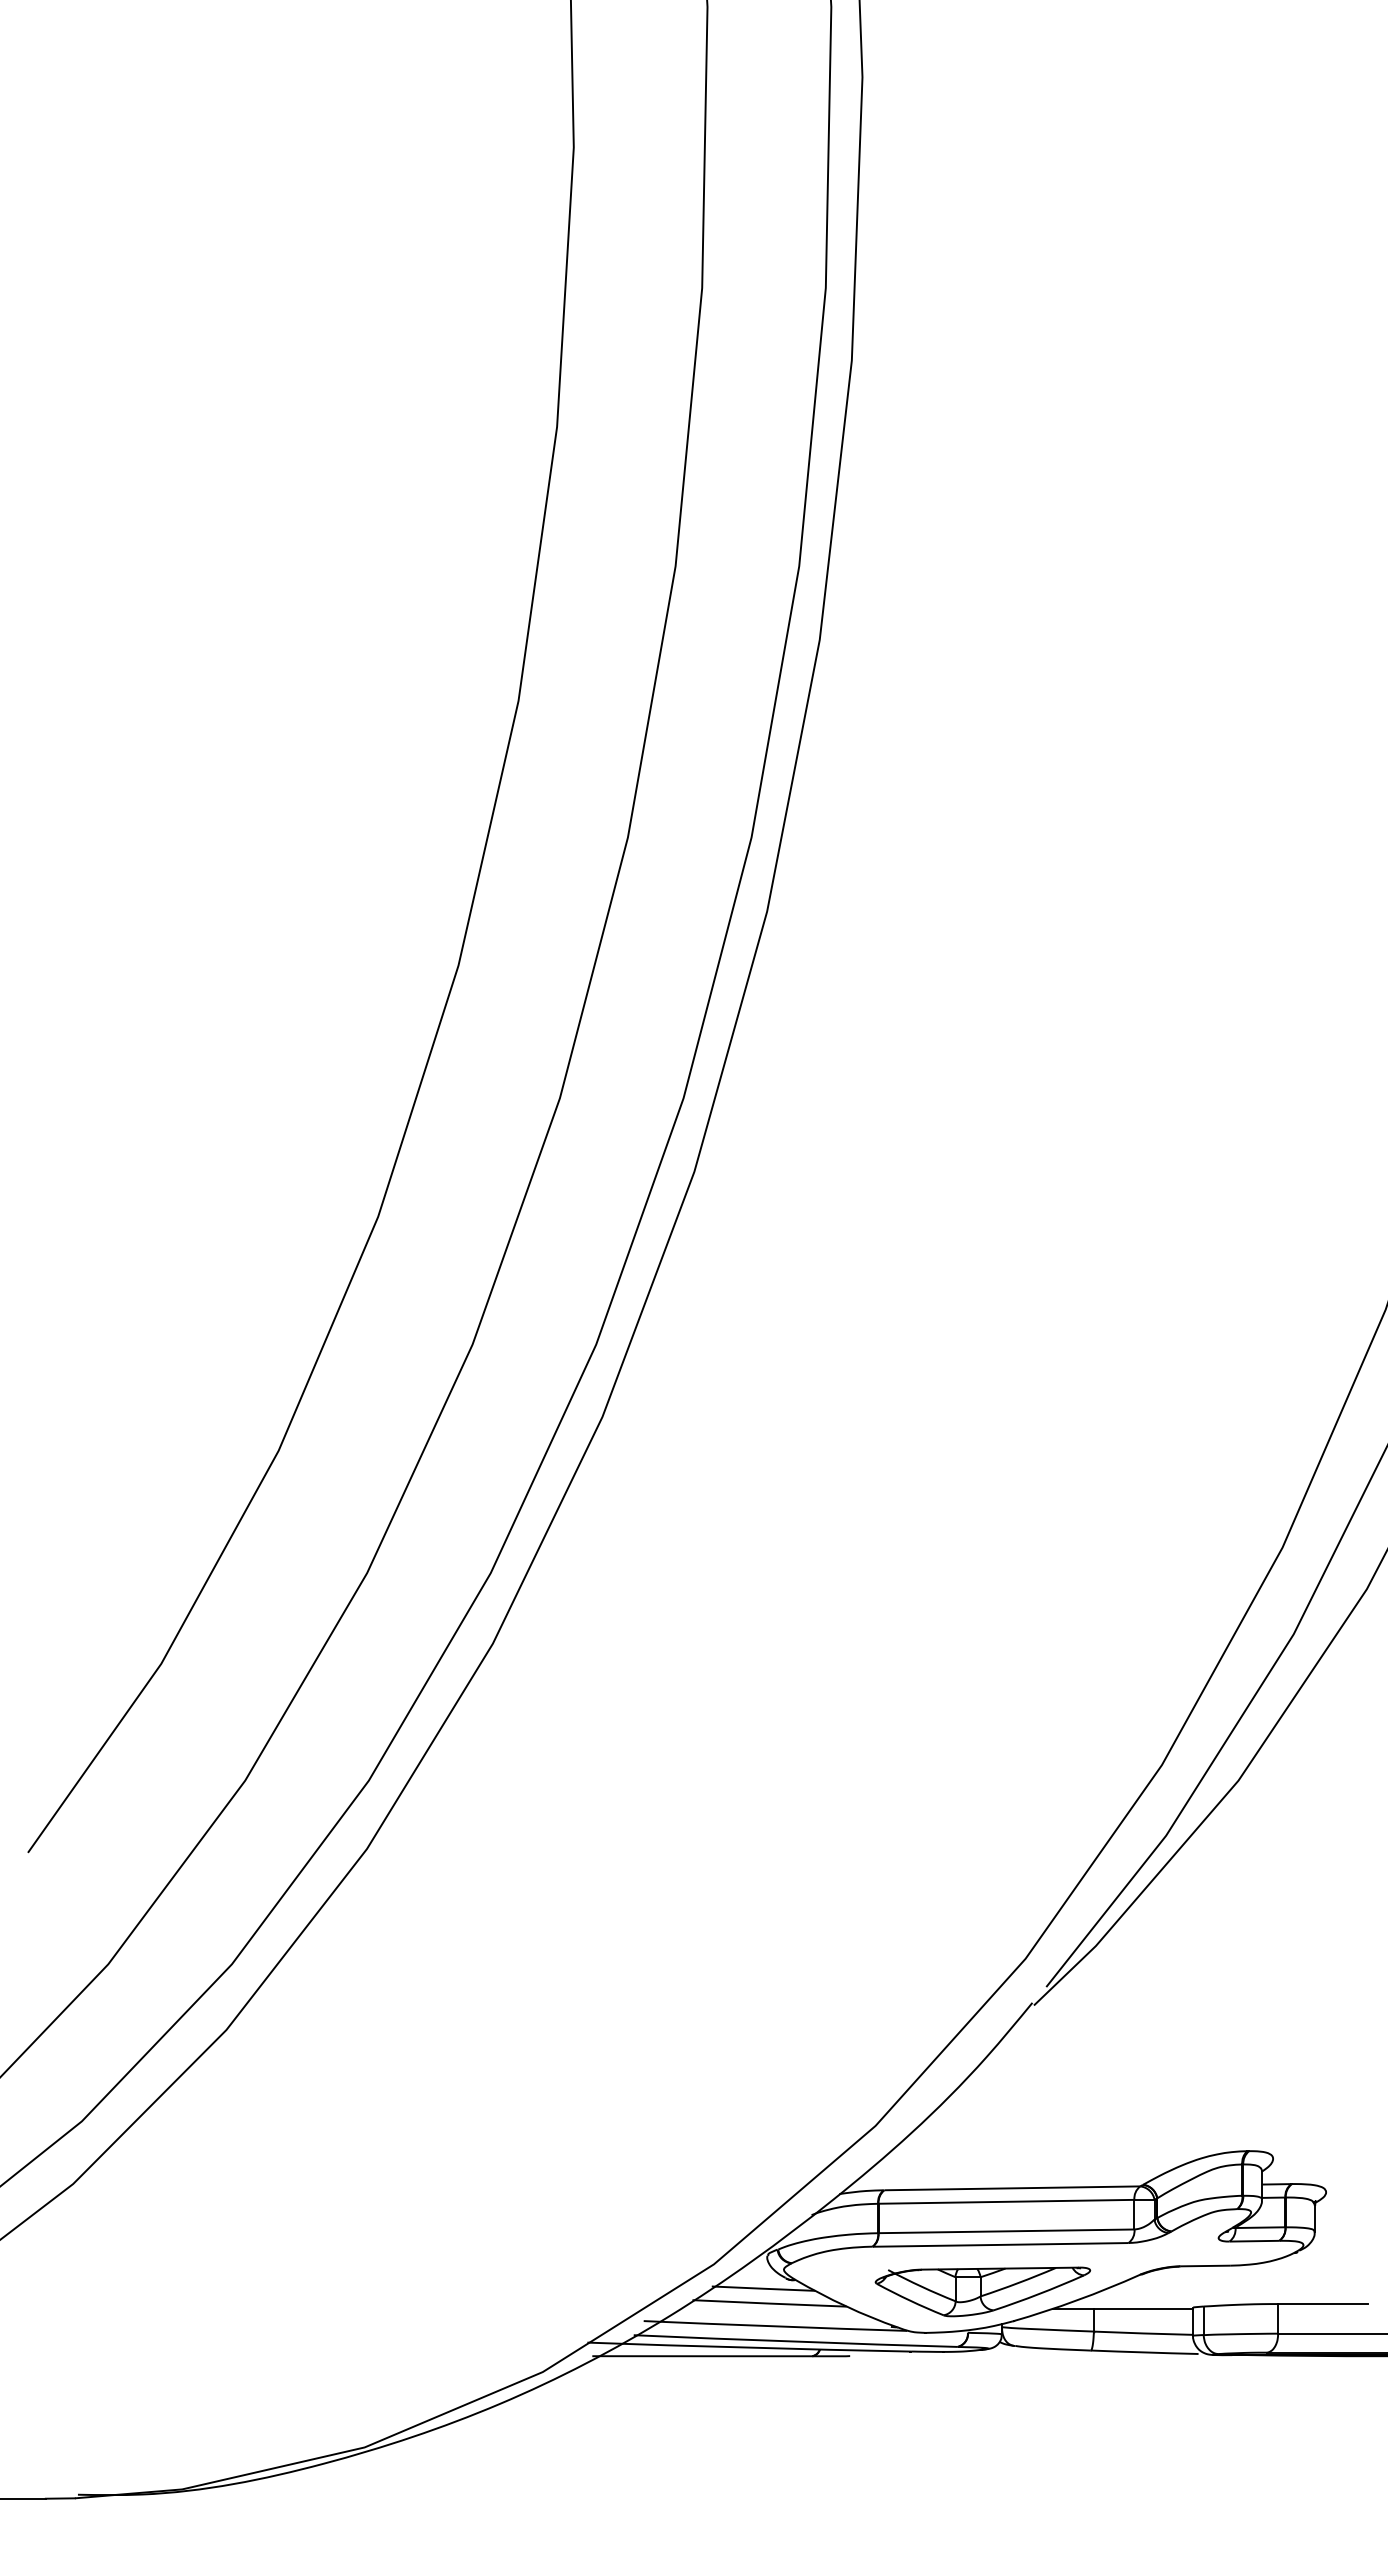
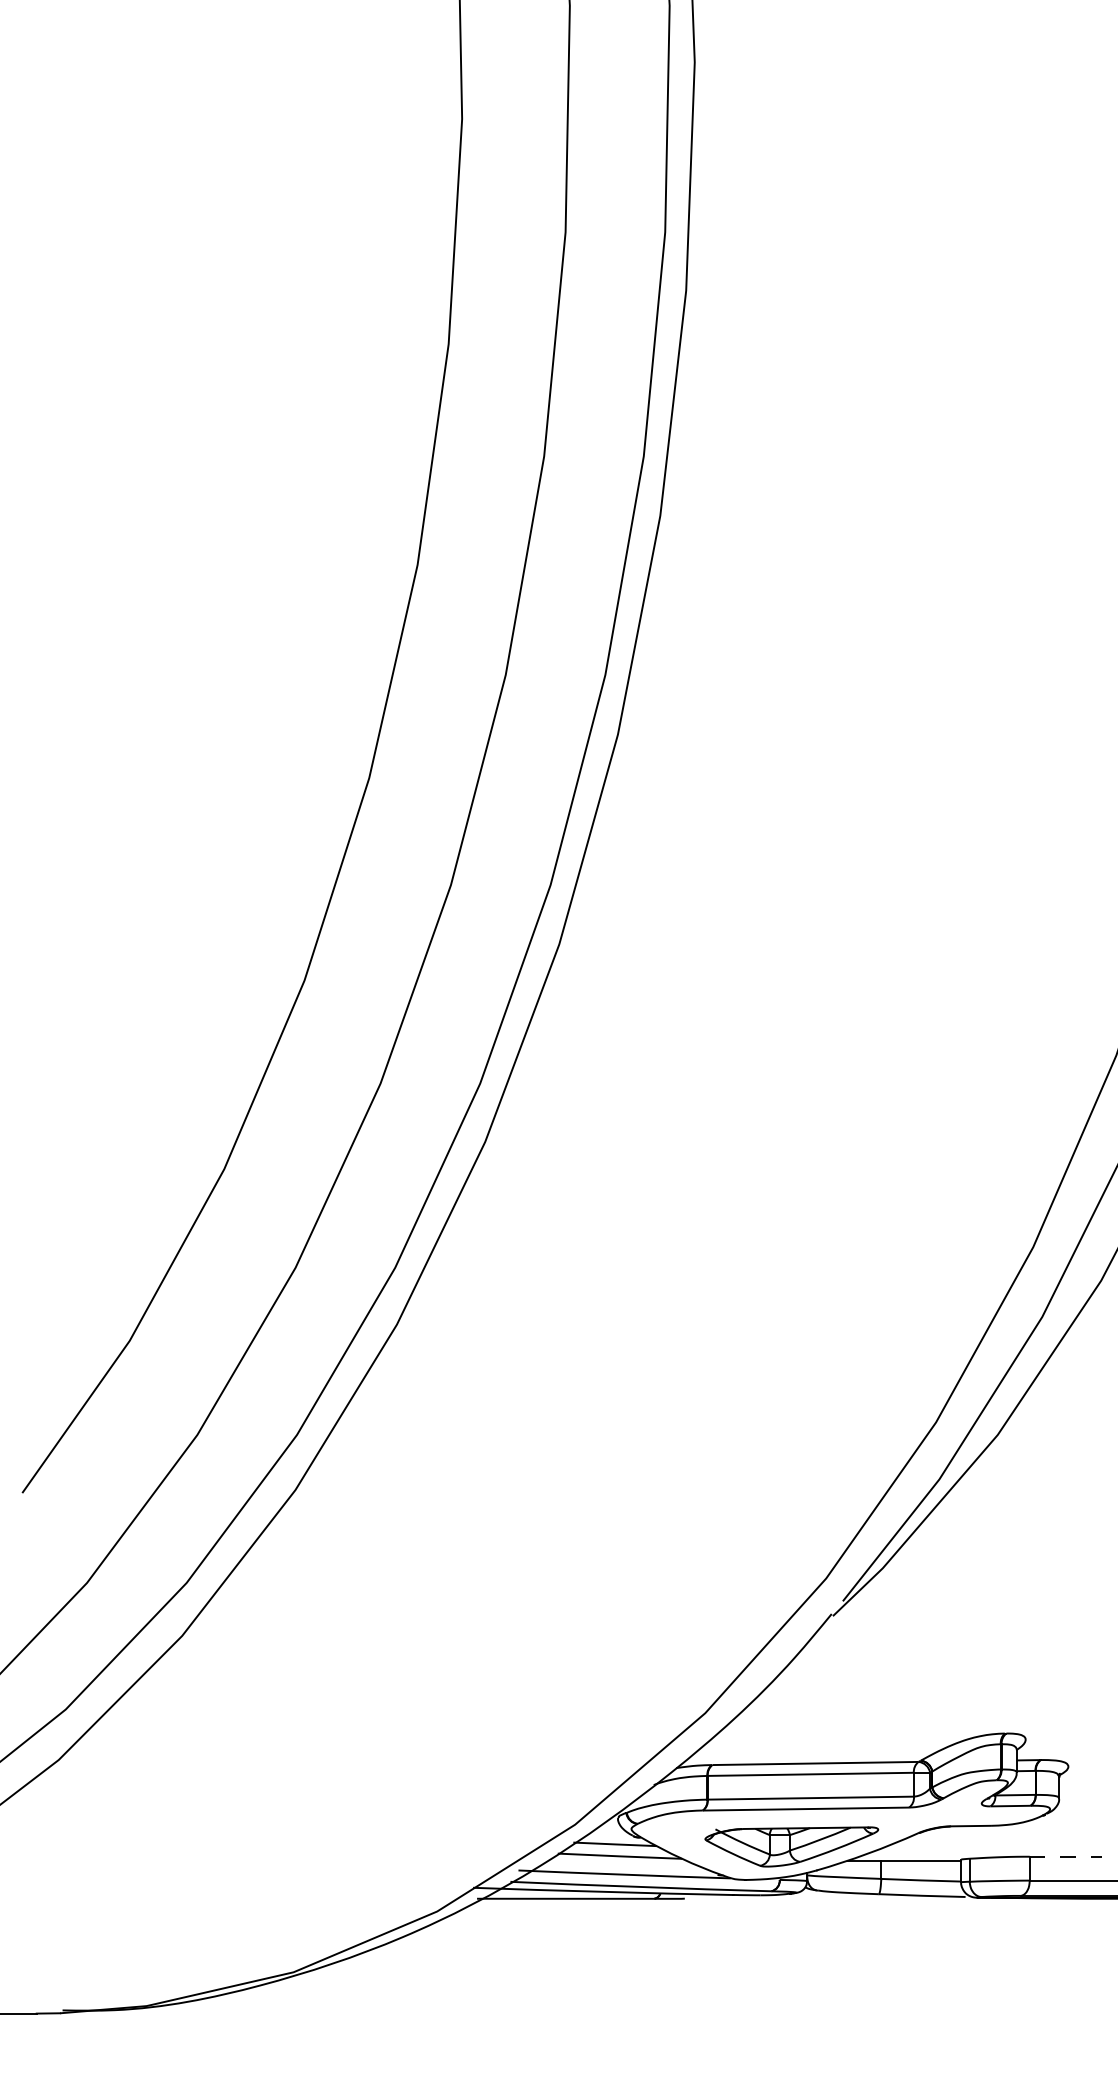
line: (1323, 2304) -> (1066, 1857), solid -> dashed

